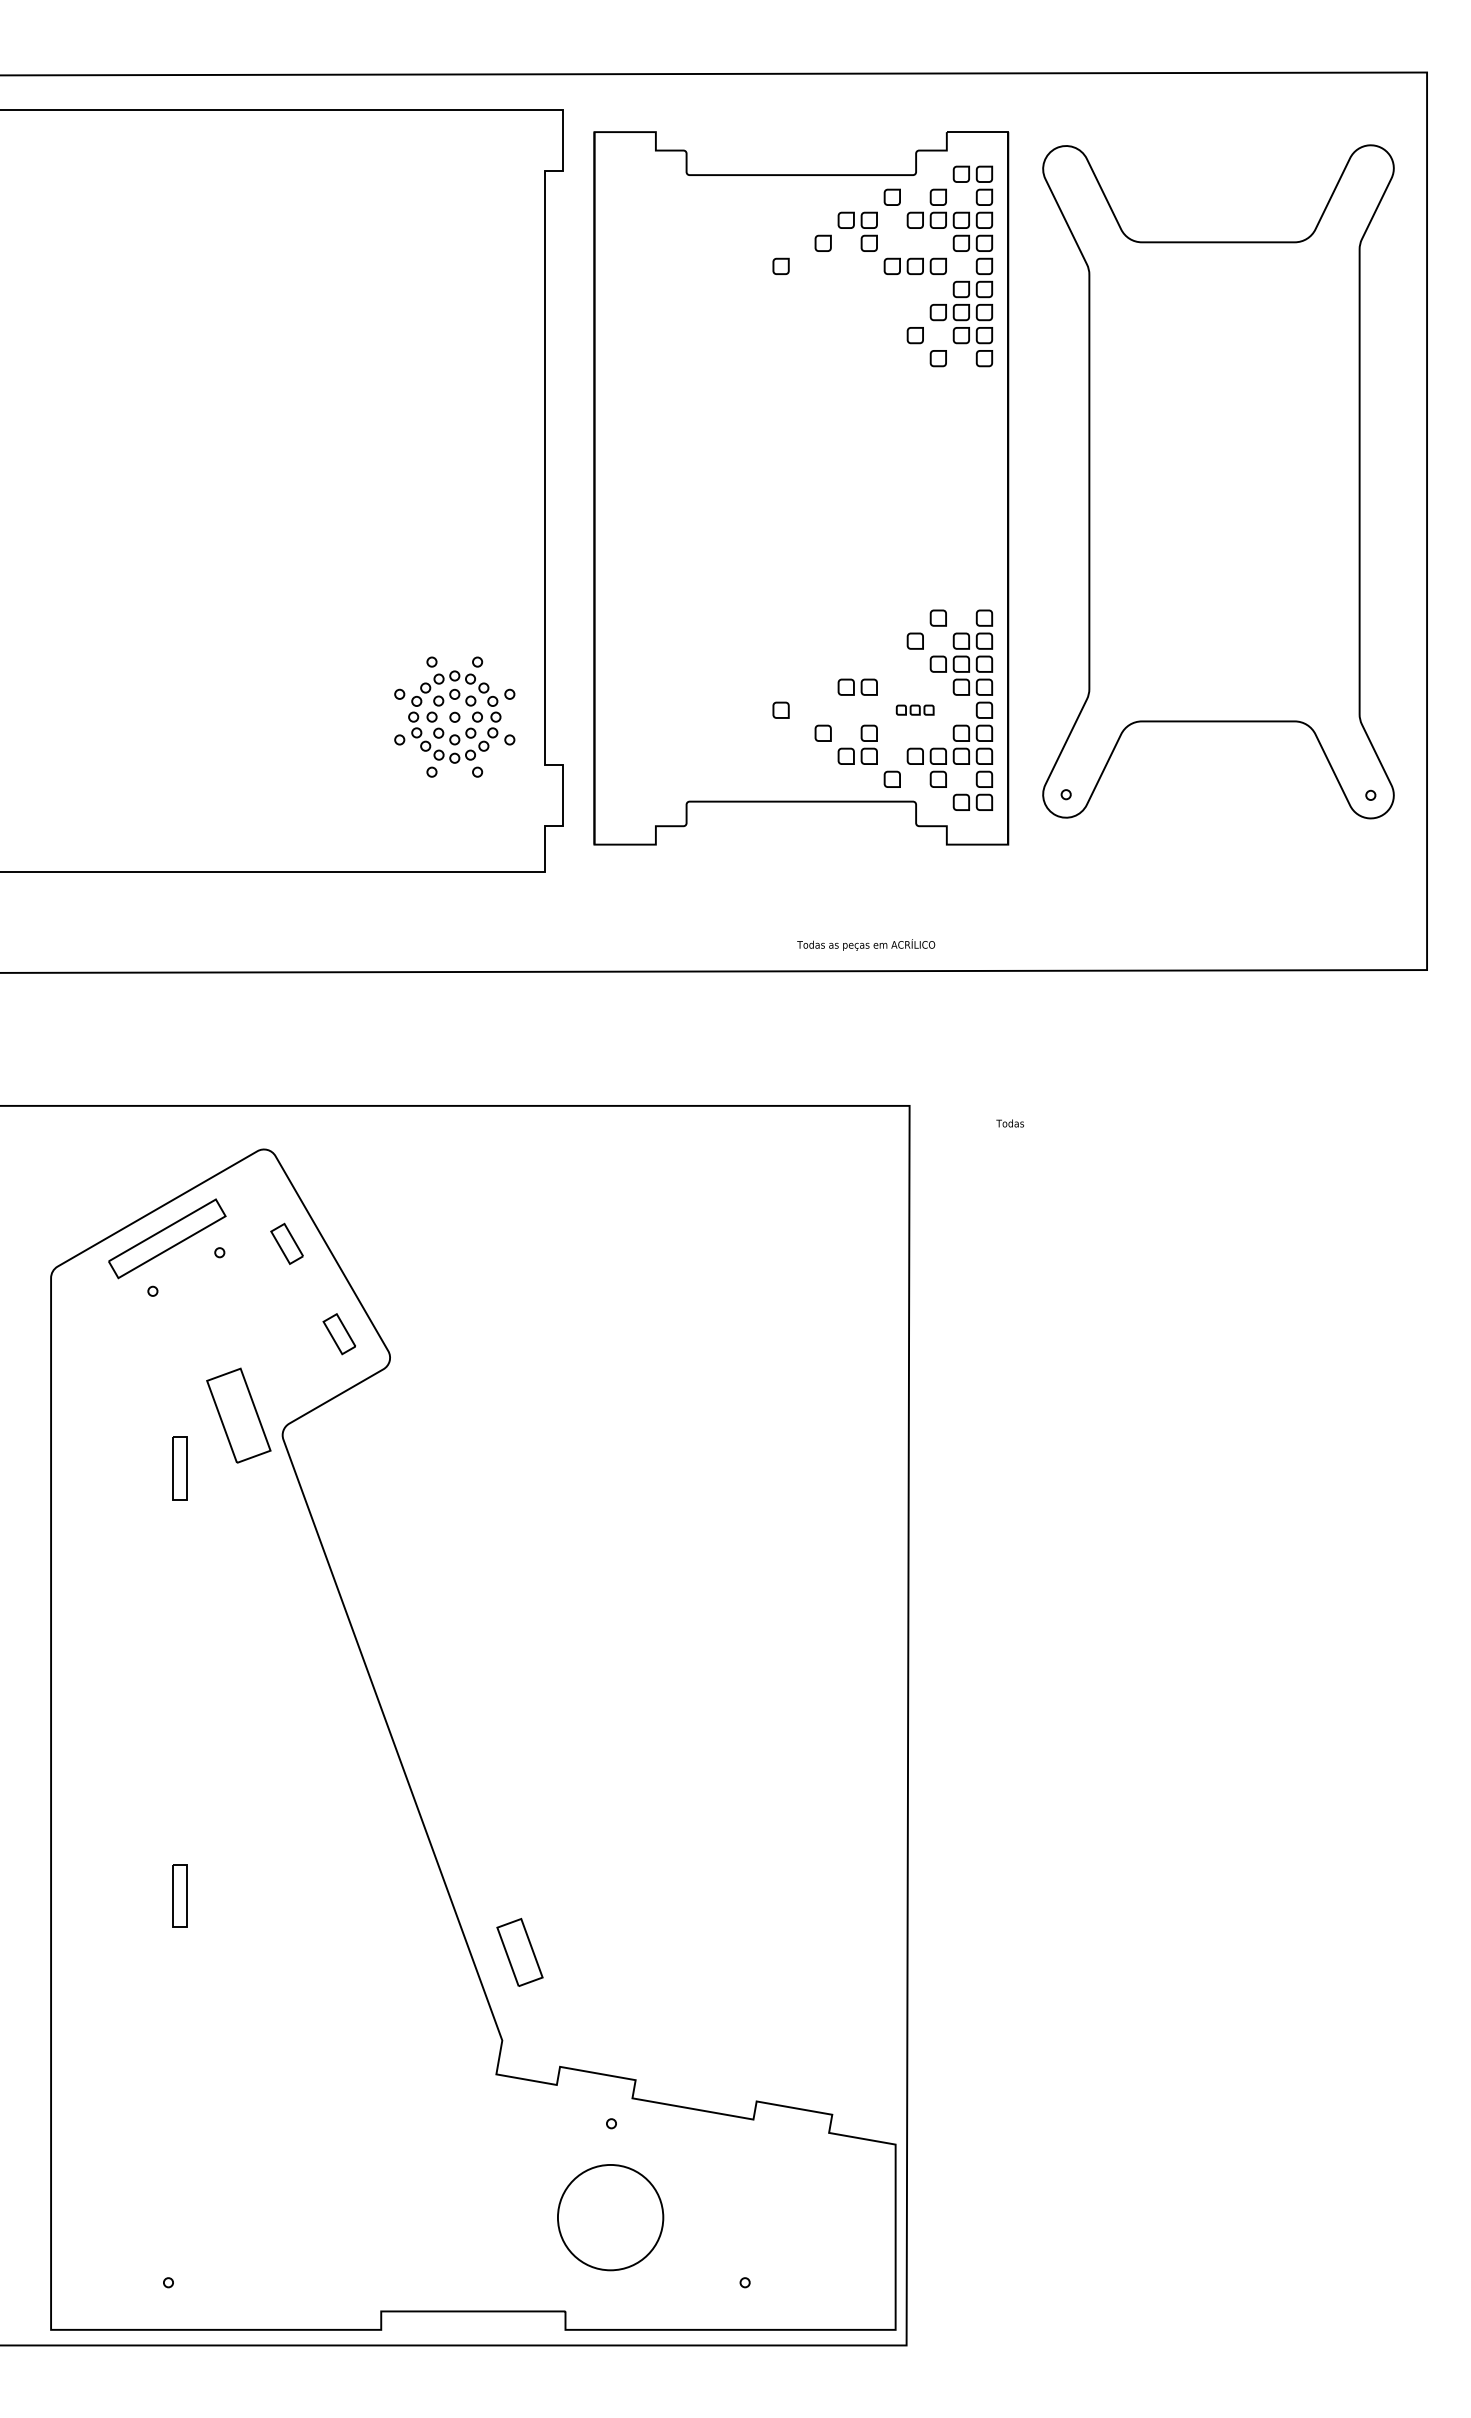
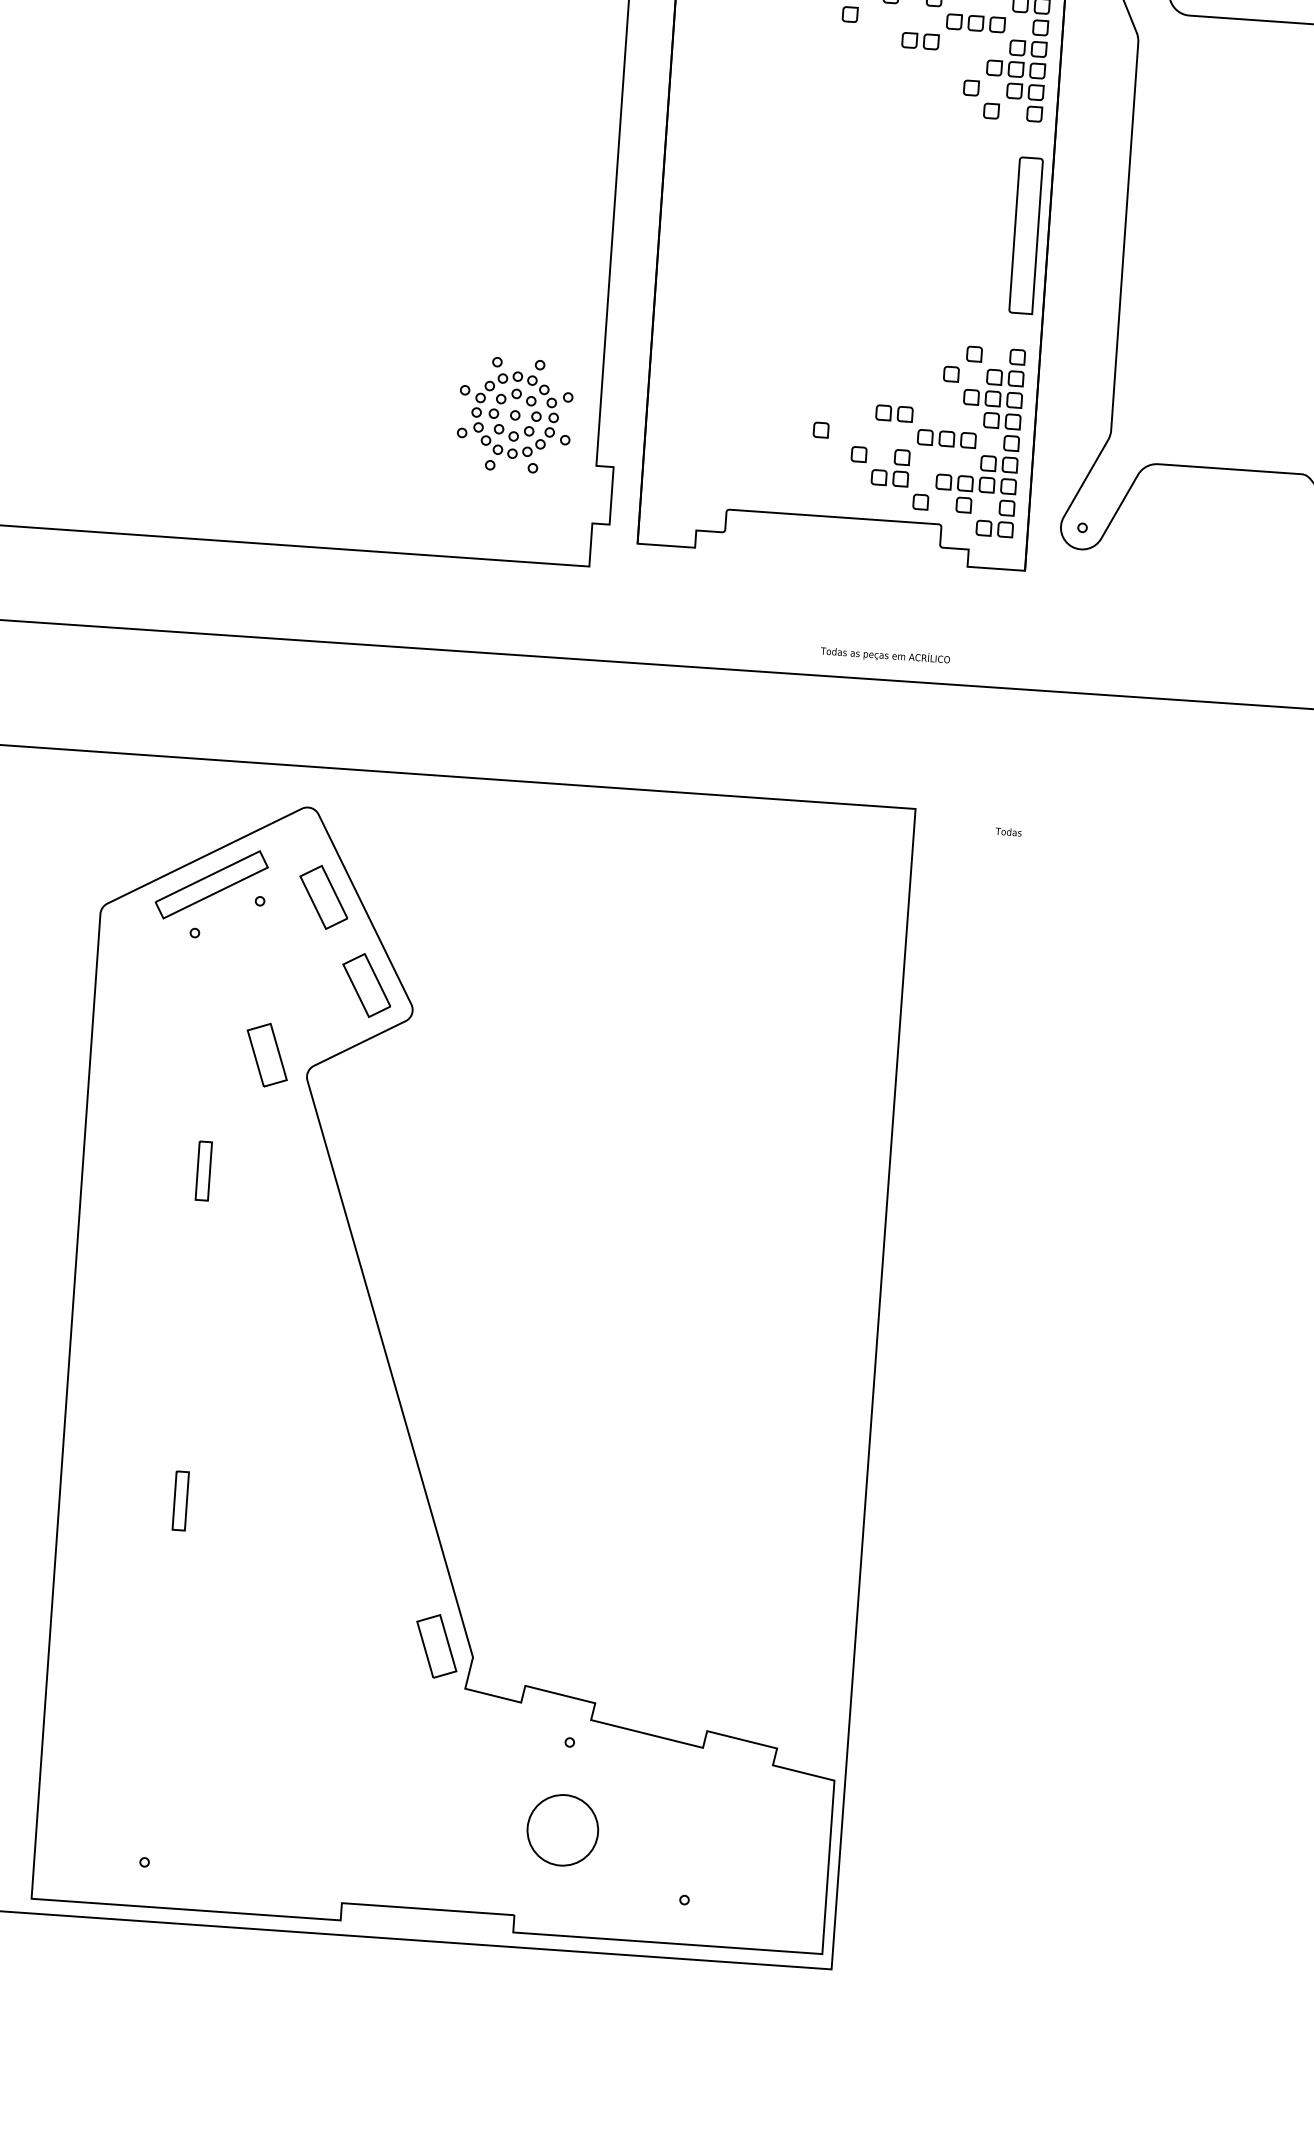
part: (857, 289) -> (920, 41), added
part: (984, 488) -> (1026, 235), added
part: (914, 709) -> (946, 438), size x1.67
part: (286, 1243) -> (323, 897), size x1.67
part: (339, 1333) -> (366, 984), size x1.67
part: (238, 1415) -> (266, 1054), size x0.71
part: (179, 1468) -> (203, 1170), moved
part: (519, 1952) -> (436, 1646), moved
circle: (610, 2217) -> (562, 1830), size x0.71

